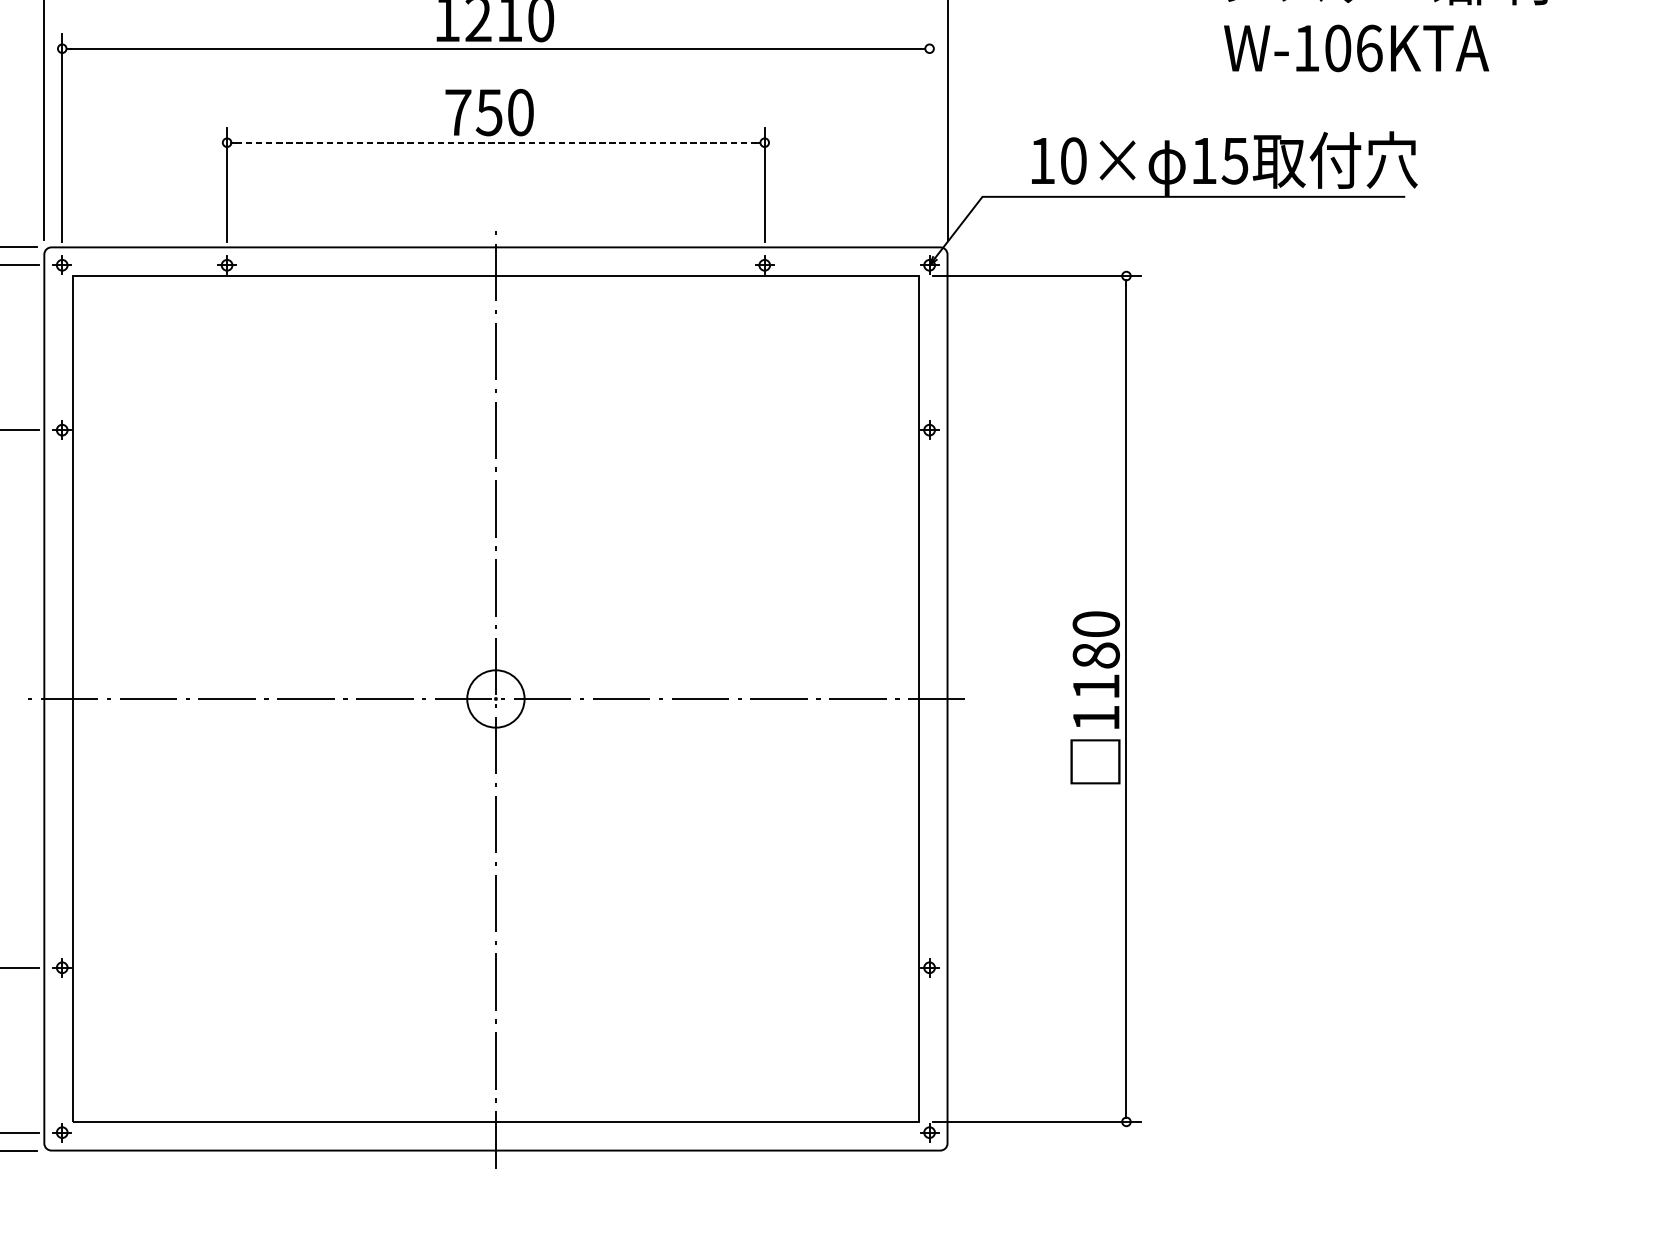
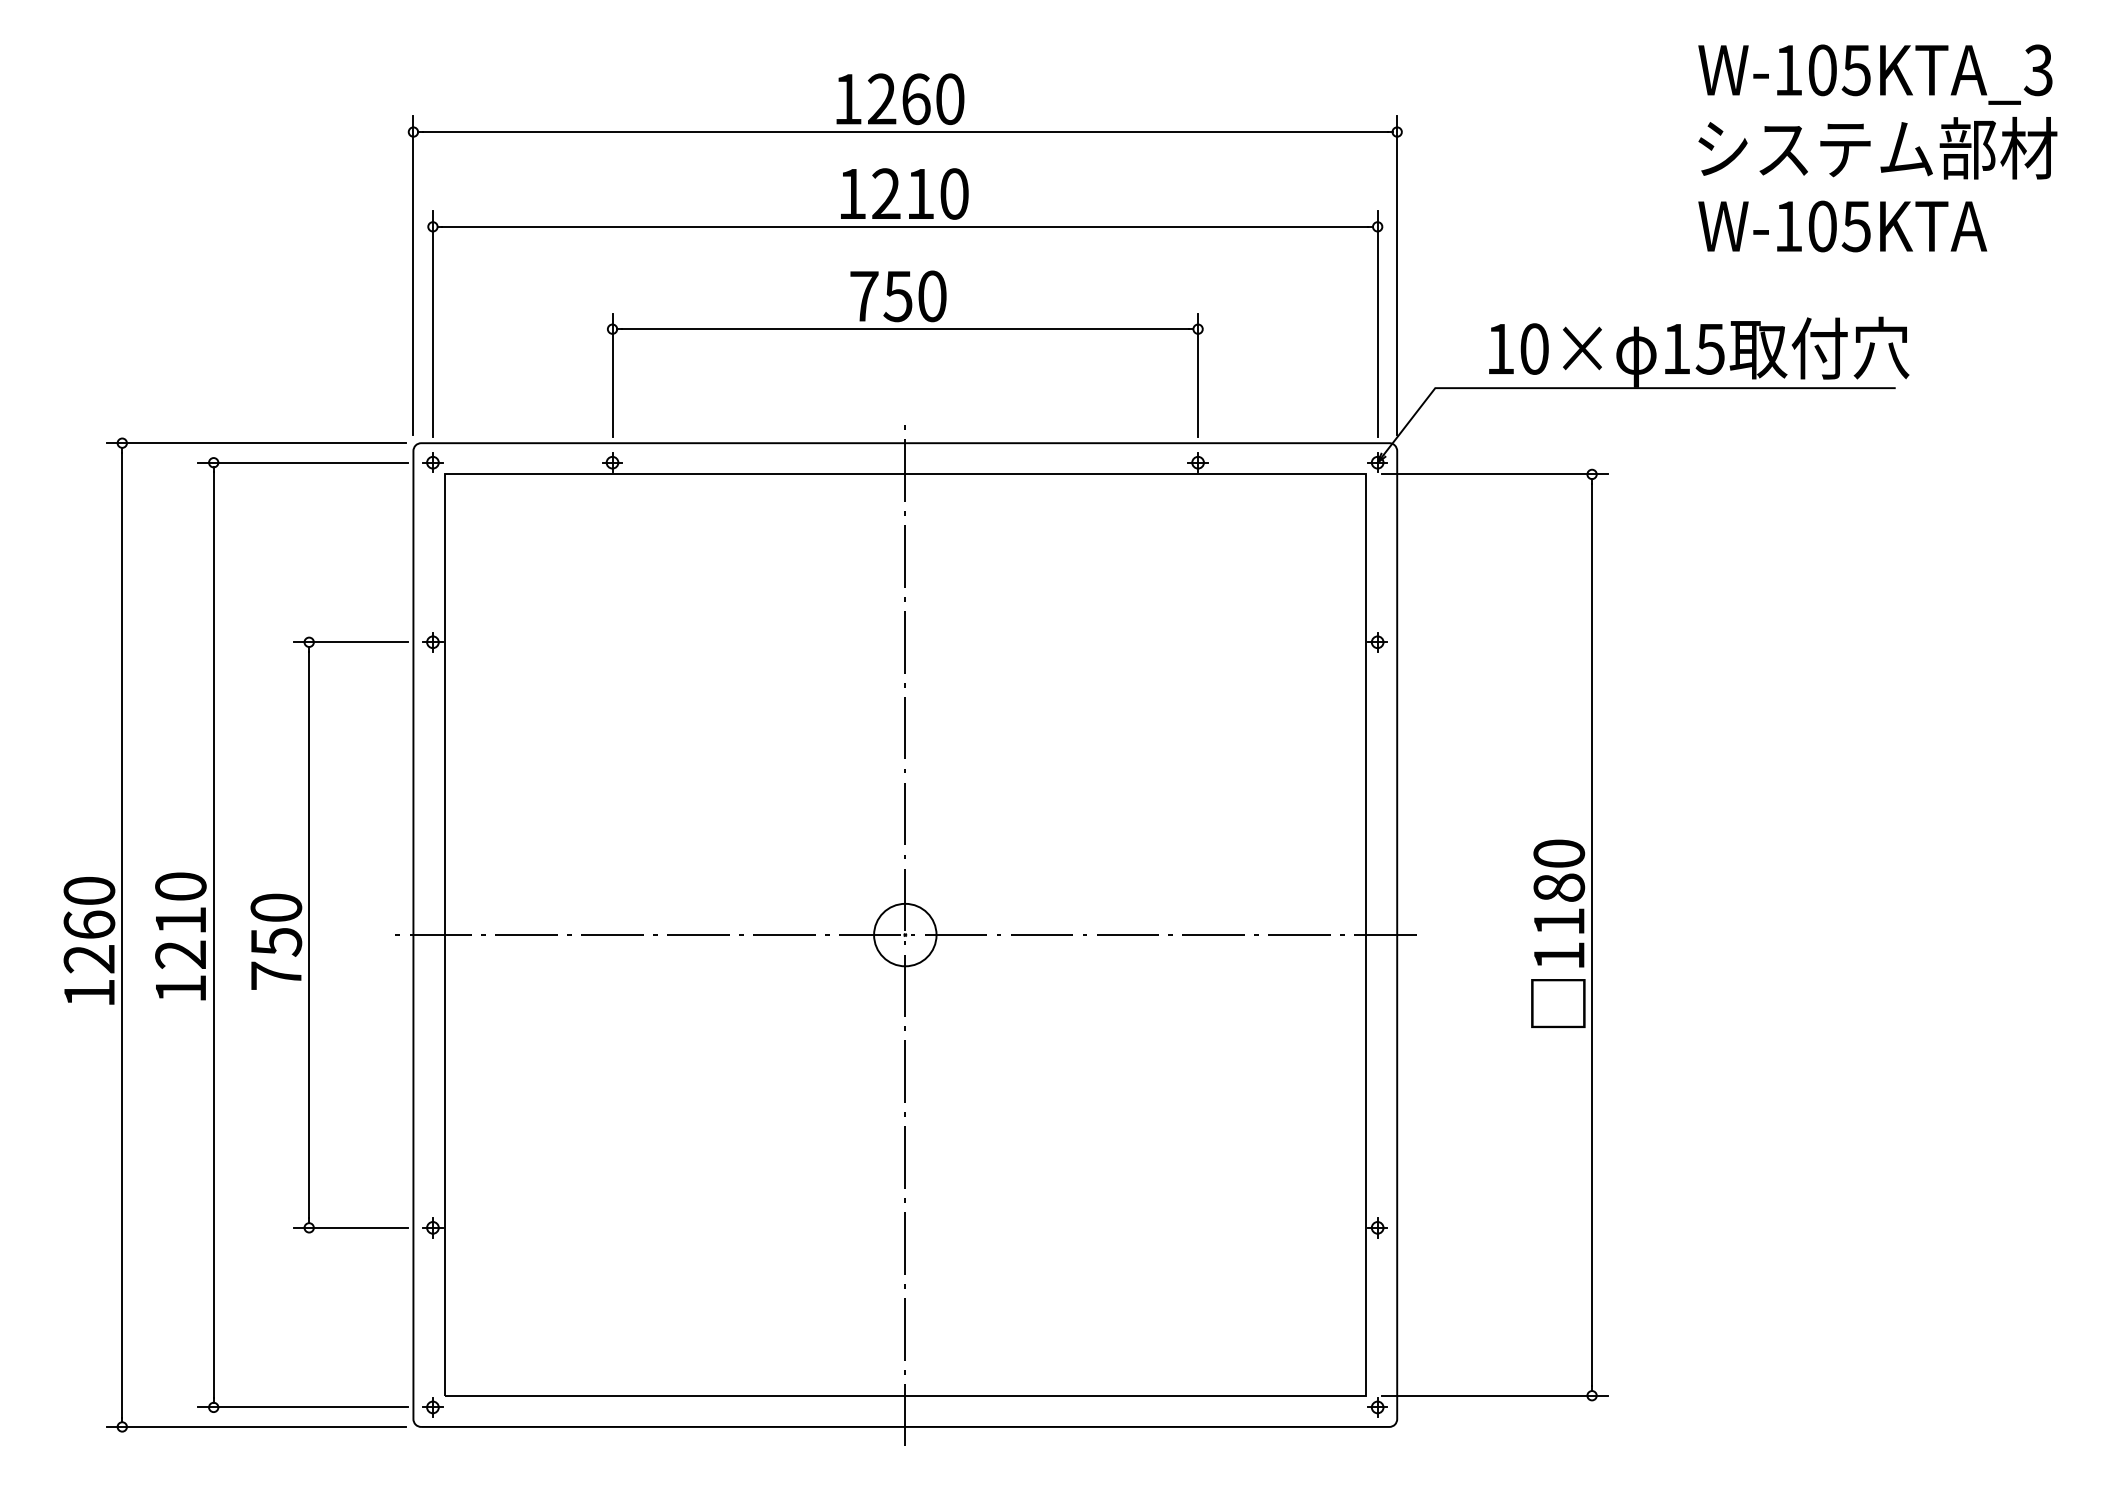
text: (1369, 48) -> (1856, 226), W-106KTA -> W-105KTA
line: (929, 138) -> (1377, 324), added
line: (496, 143) -> (905, 329), dashed -> solid

